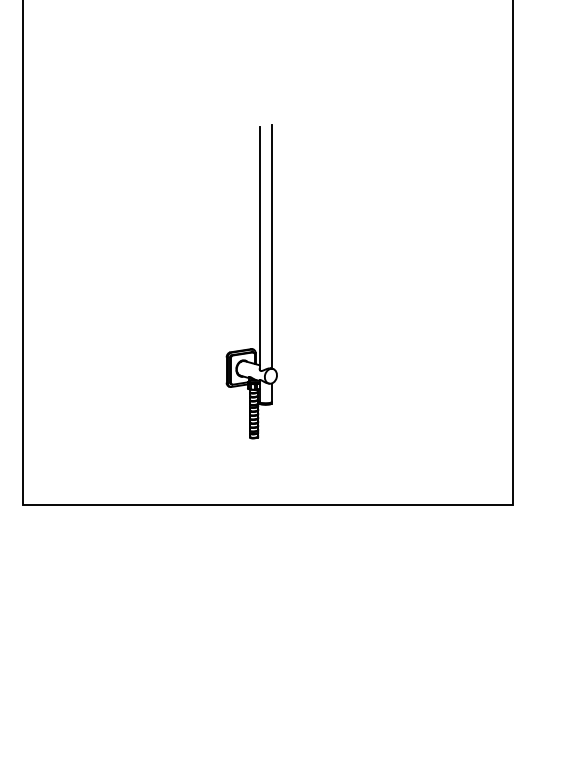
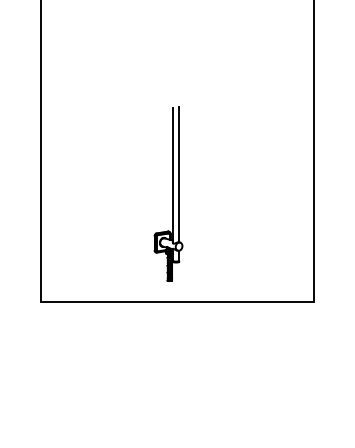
part: (251, 280) -> (168, 193), moved

